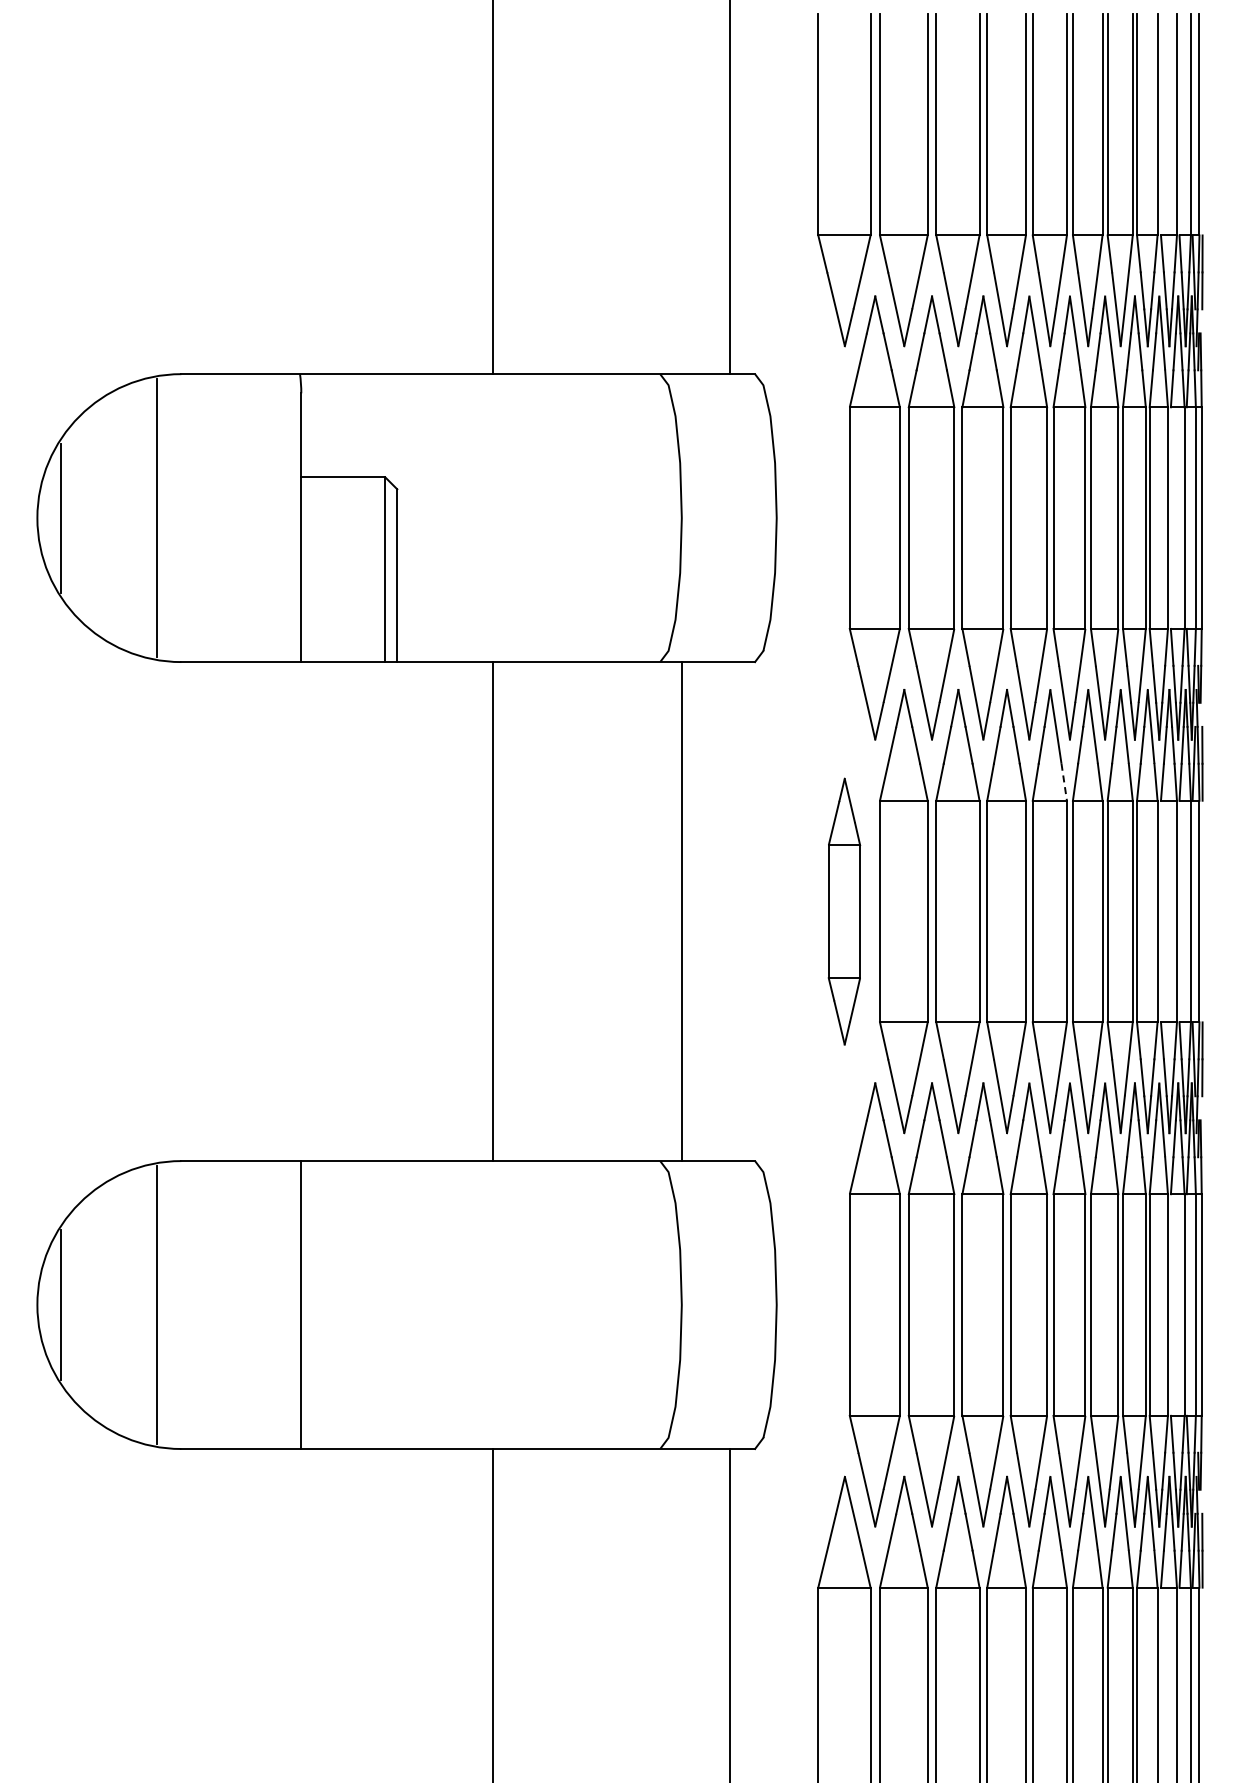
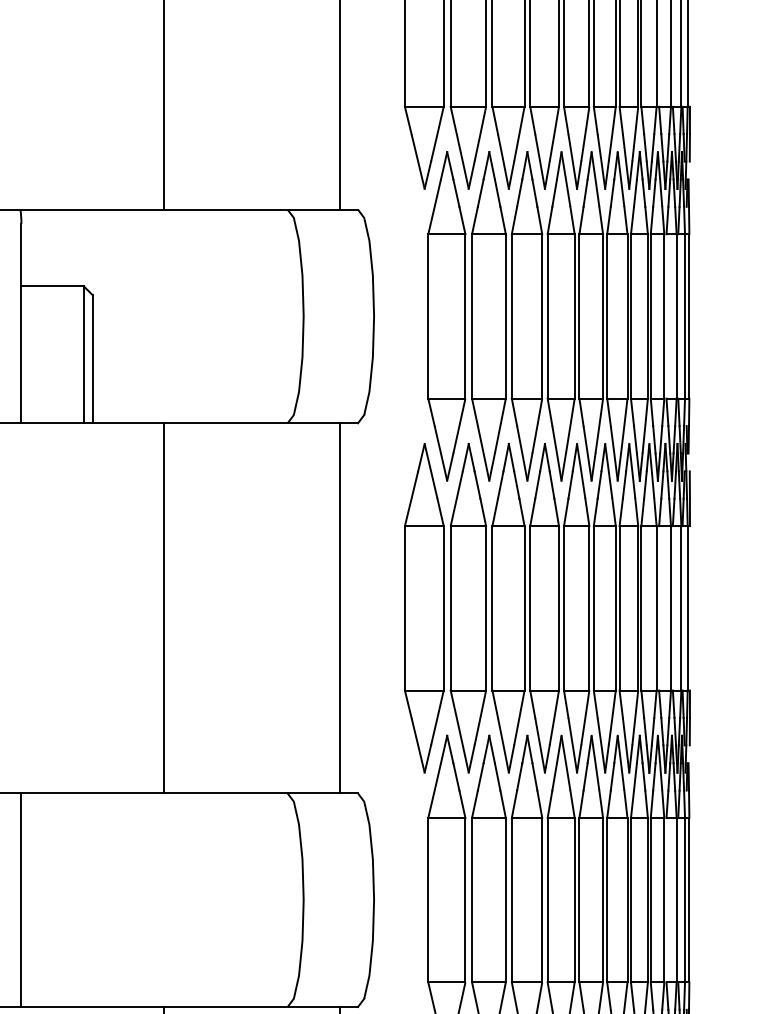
line: (1064, 782) -> (587, 512), dashed -> solid
line: (682, 911) -> (339, 608), moved
part: (844, 911) -> (424, 608), size x1.67

